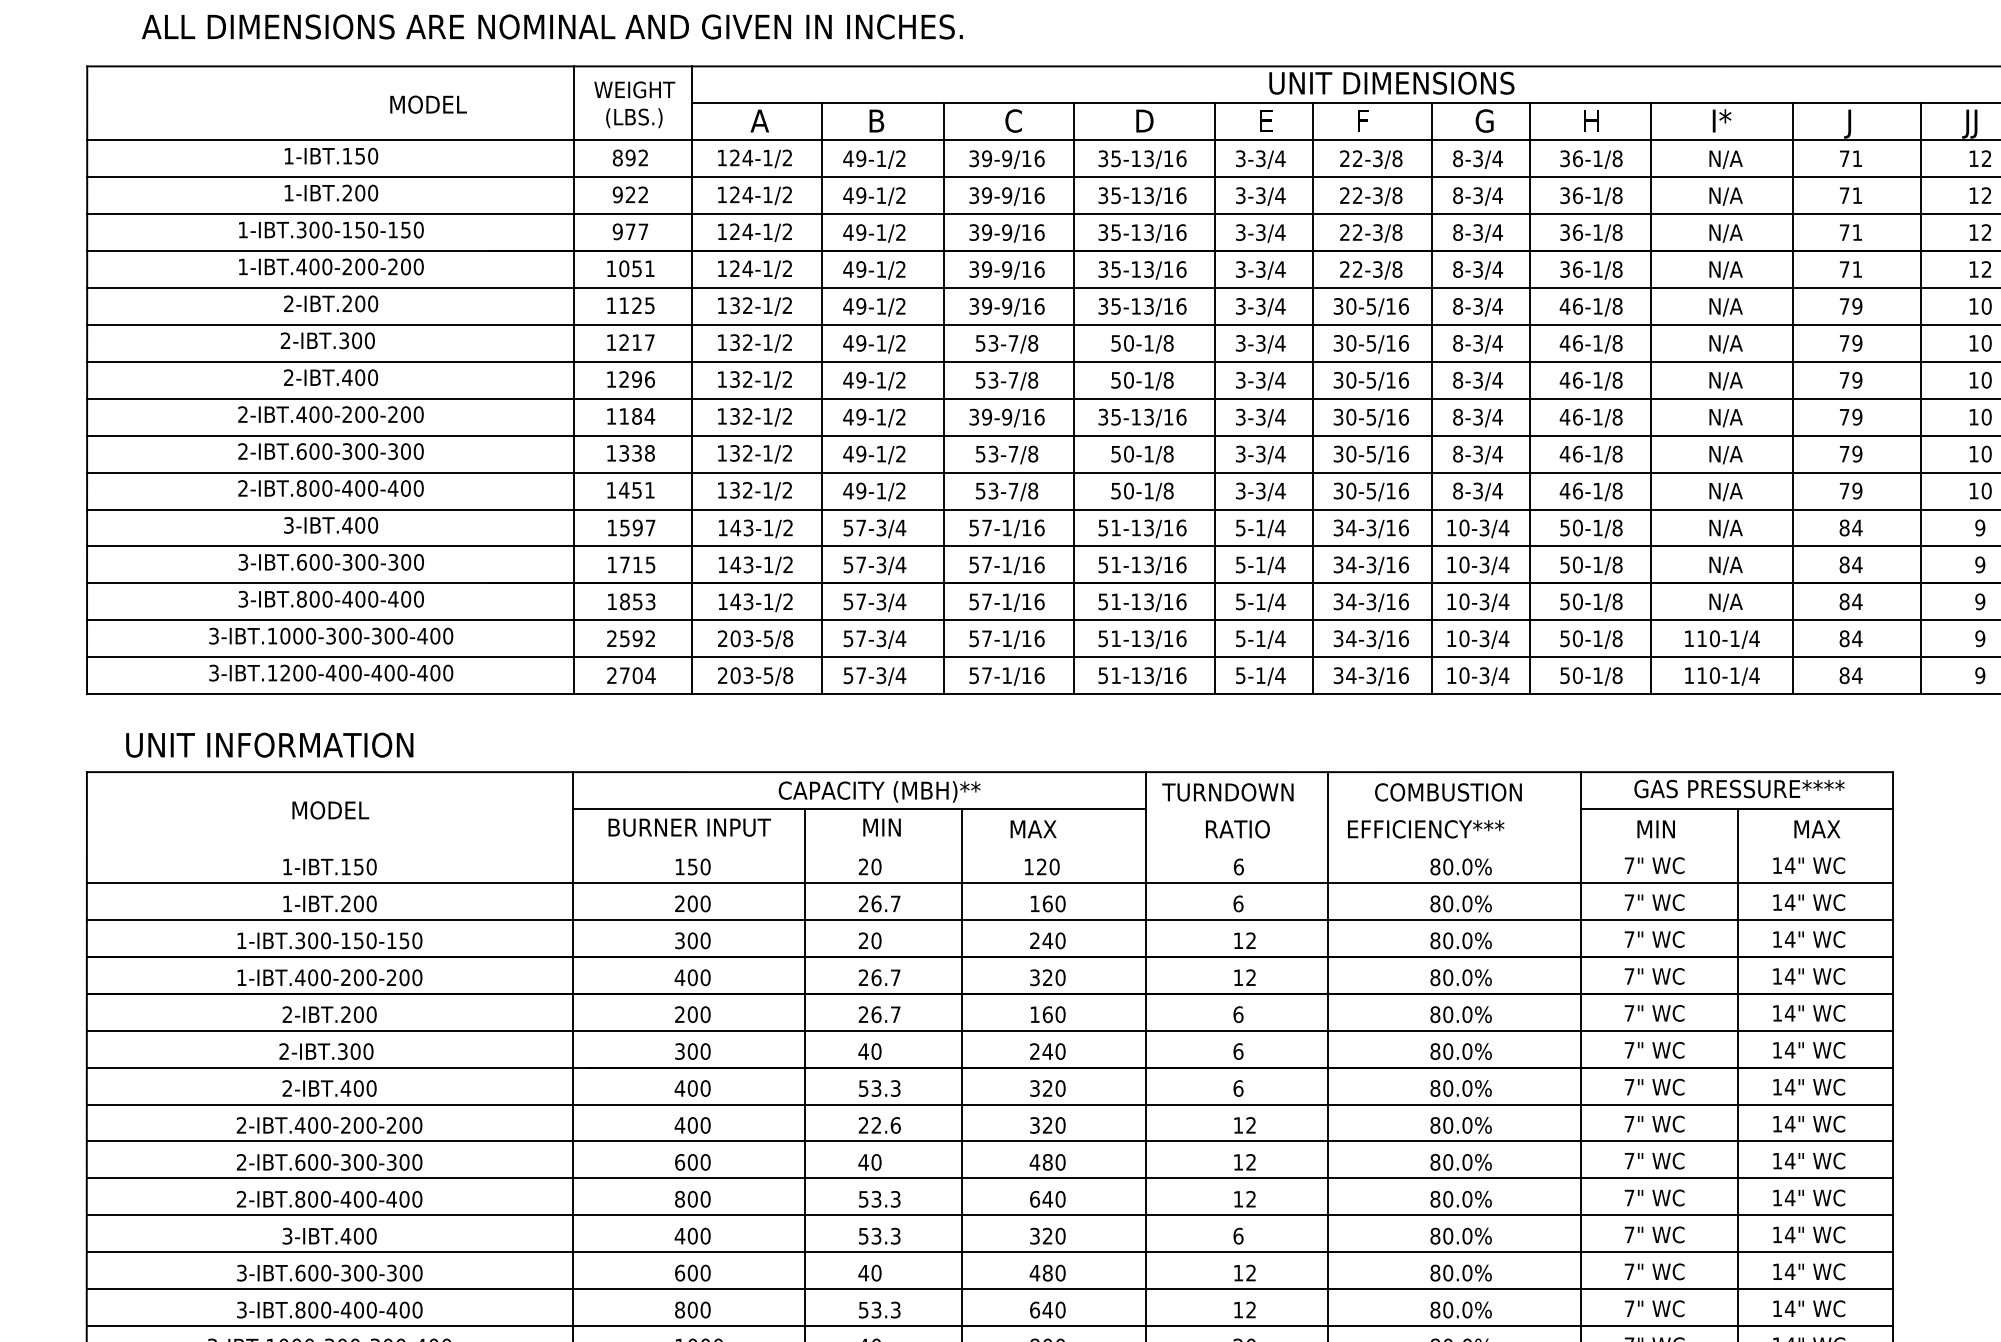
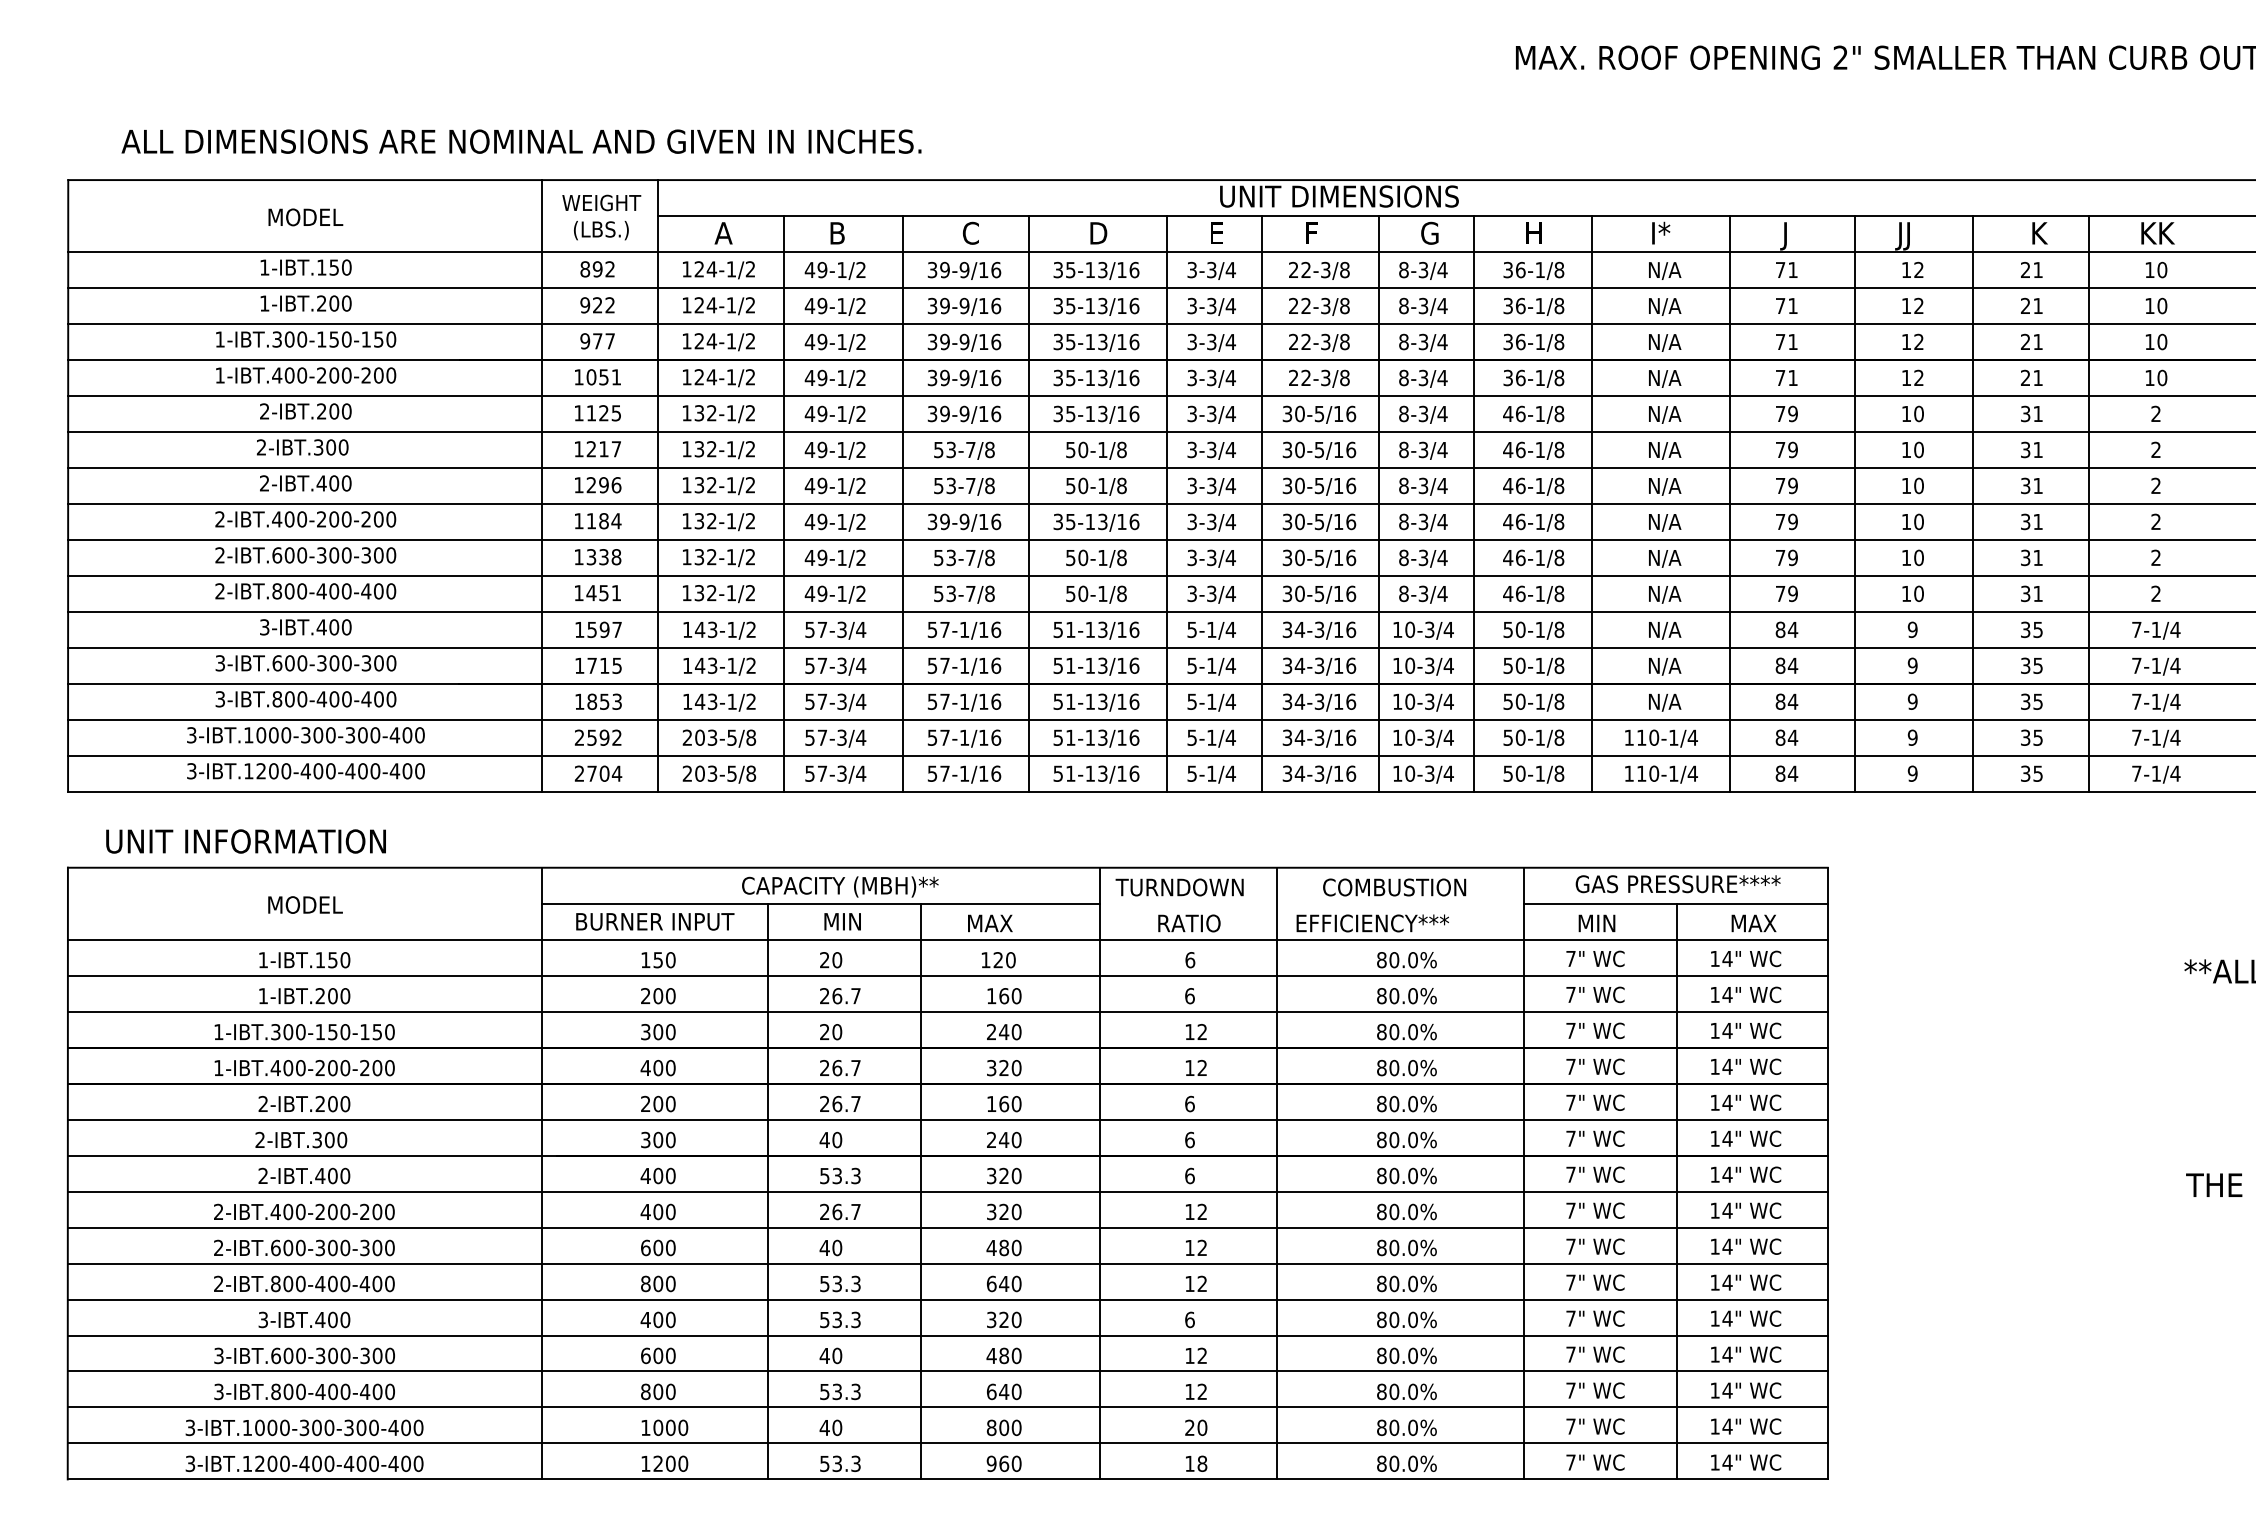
text: (428, 104) -> (305, 217), moved
line: (989, 845) -> (947, 939), added
text: (885, 1124) -> (846, 1211), 22.6 -> 26.7

